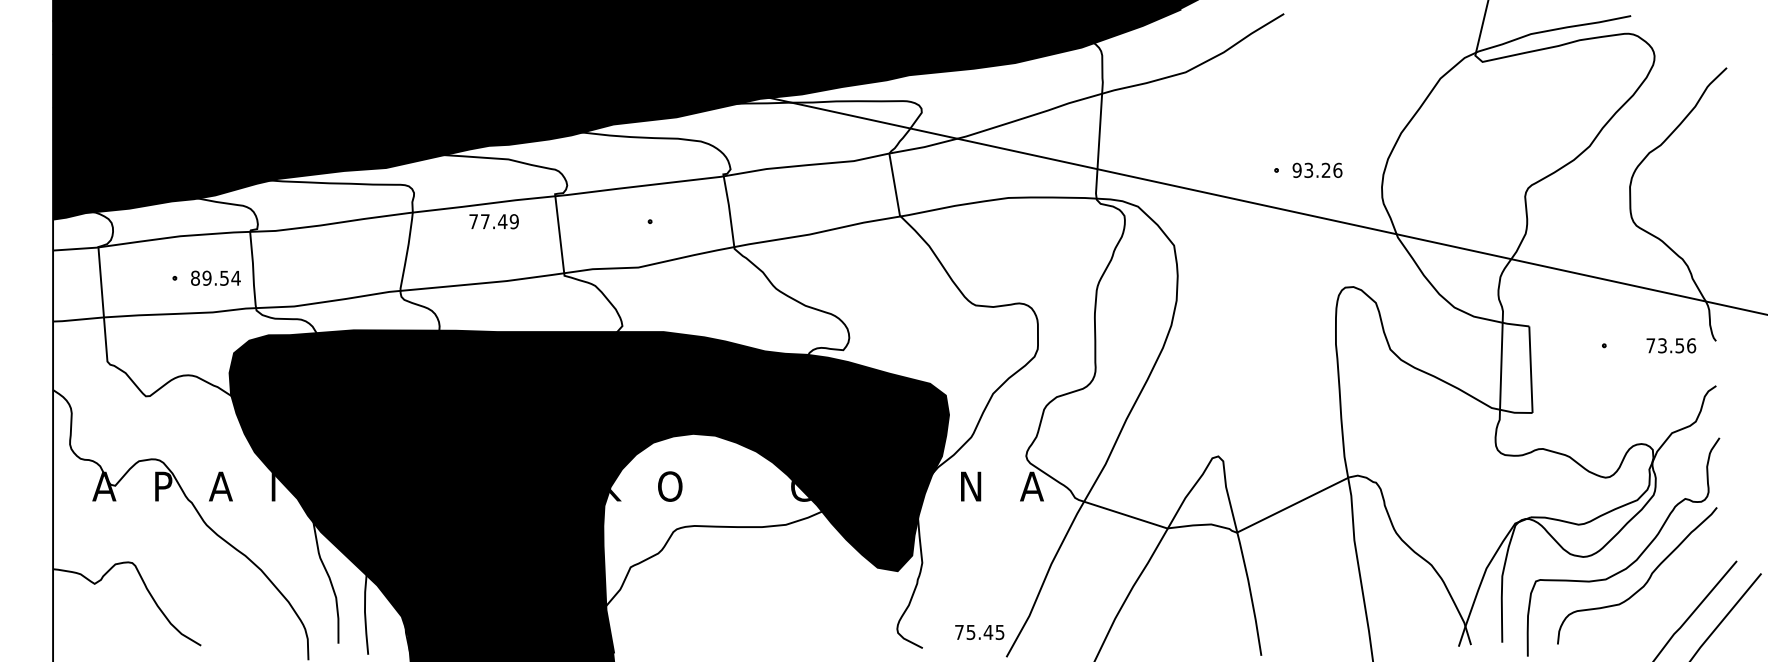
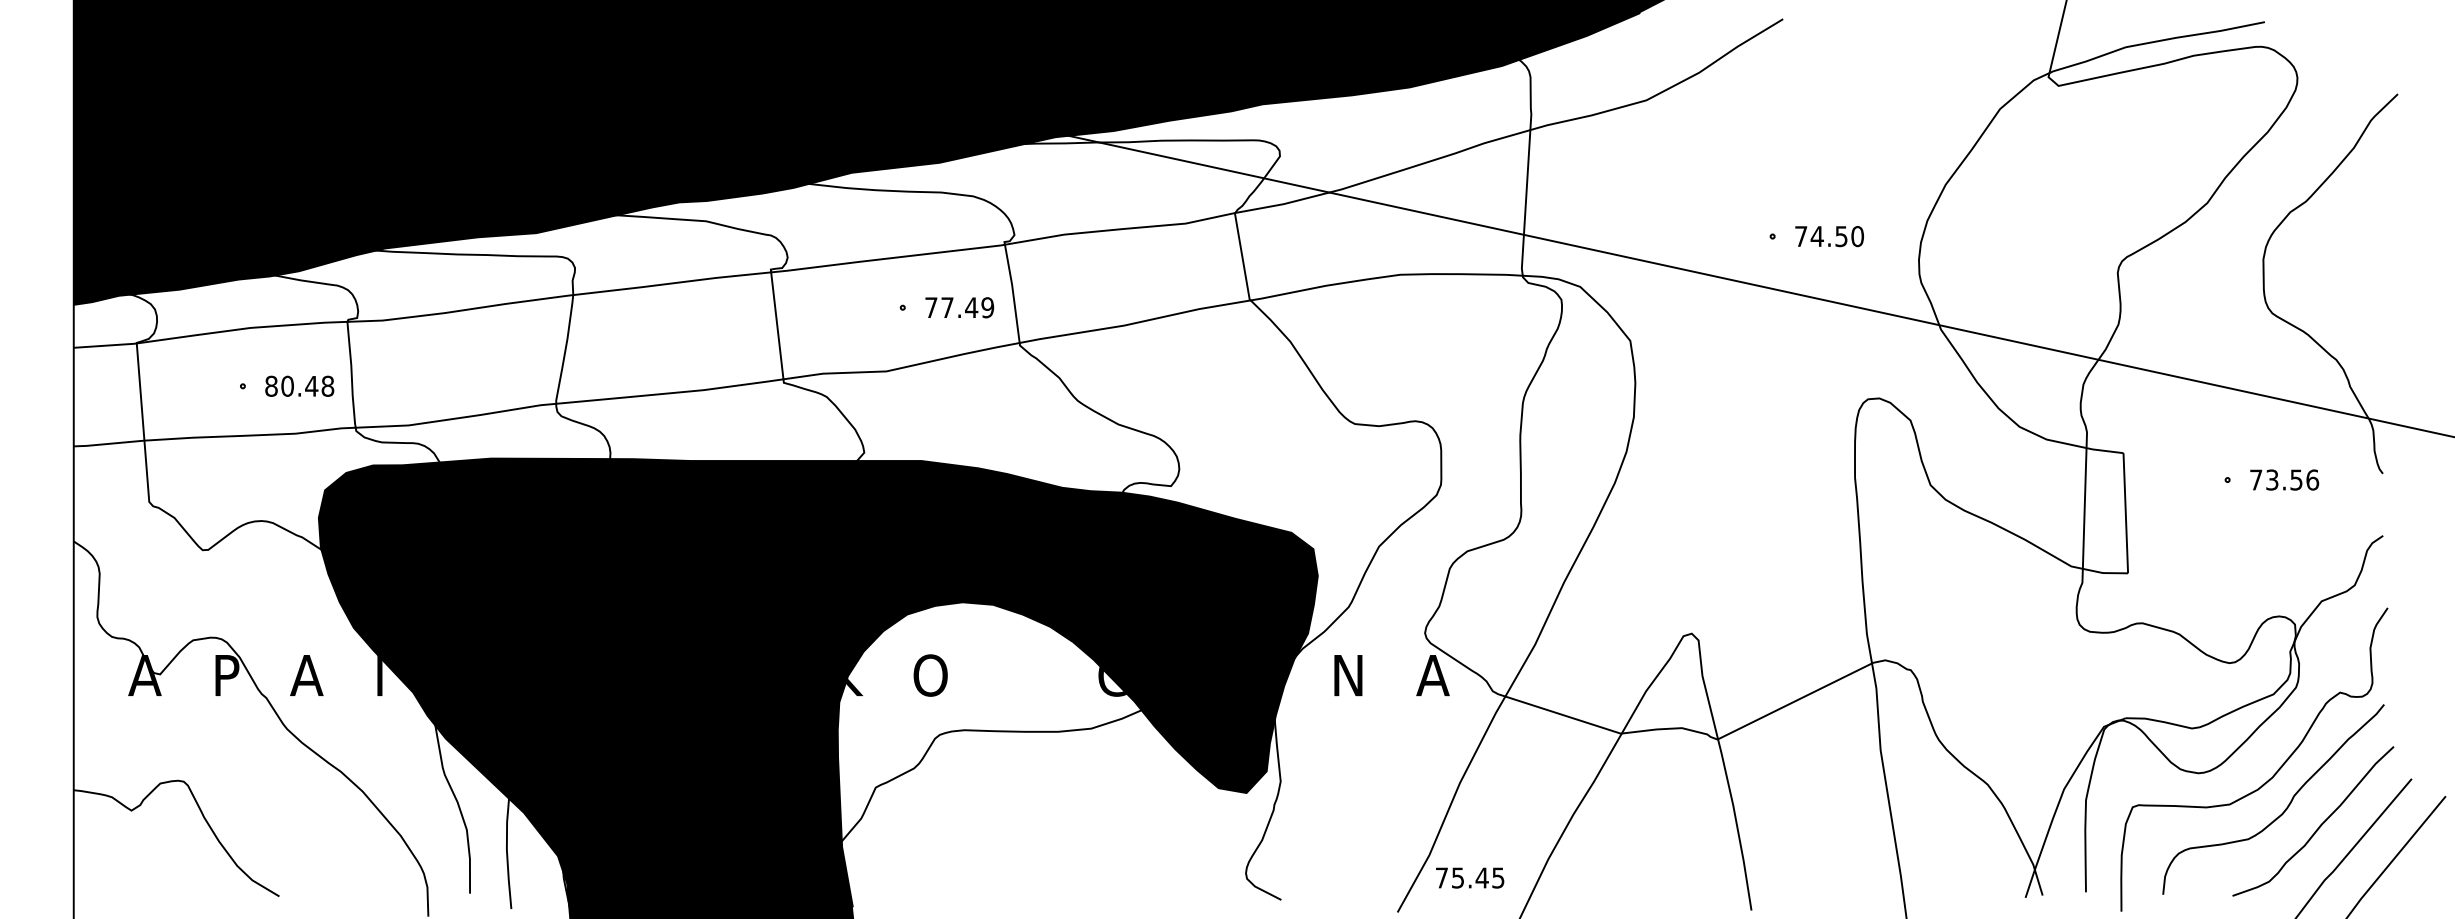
text: (1317, 170) -> (1829, 236), 93.26 -> 74.50
text: (493, 221) -> (958, 307), moved
text: (221, 277) -> (307, 385), 89.54 -> 80.48
text: (1671, 345) -> (2284, 479), moved
curve: (1669, 595) -> (2318, 826), added
text: (979, 632) -> (1469, 878), moved

